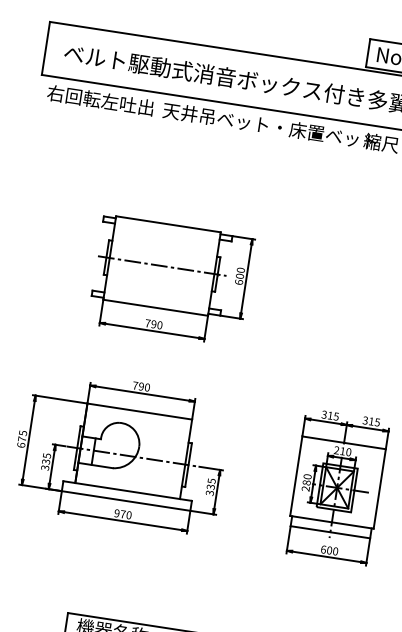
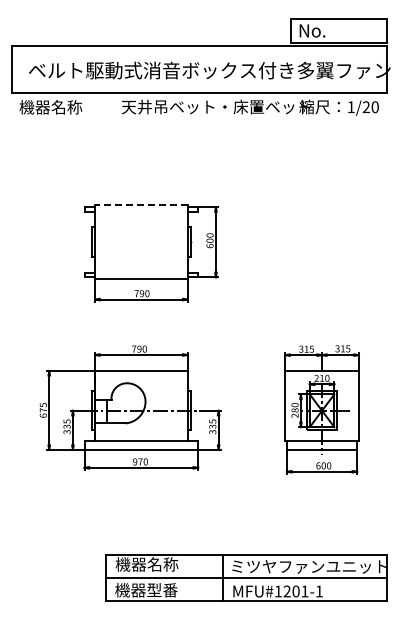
text: (99, 100) -> (65, 107), 右回転左吐出 -> 機器名称
line: (167, 224) -> (140, 205), solid -> dashed
line: (162, 266) -> (141, 242), removed

